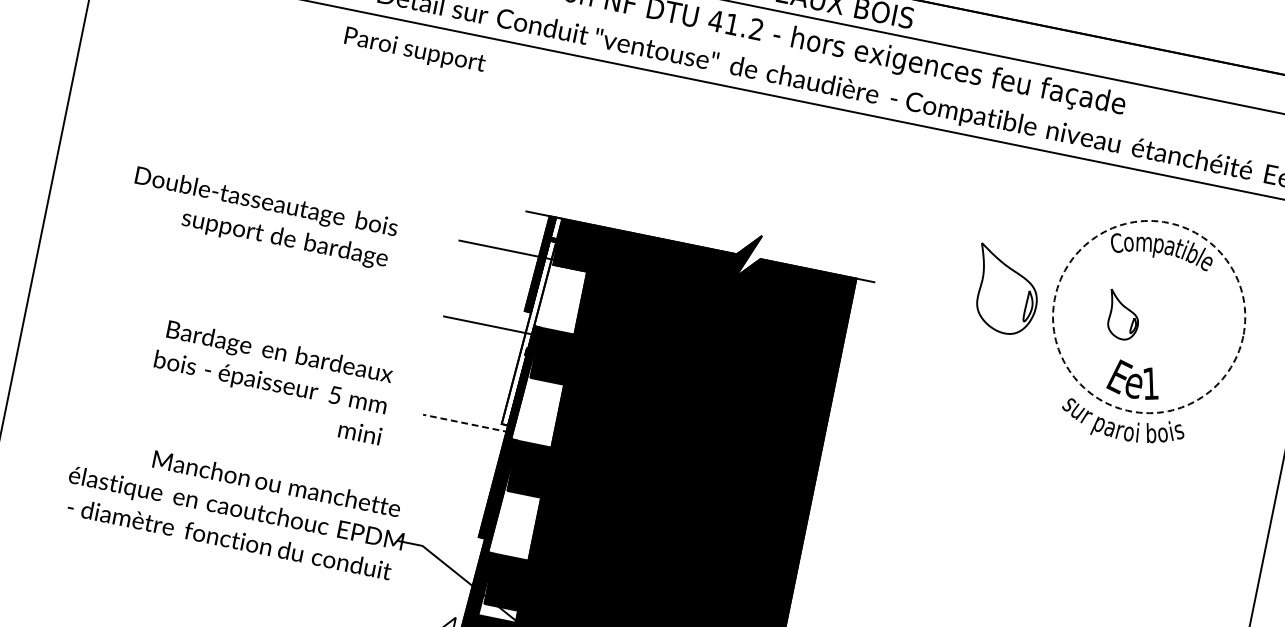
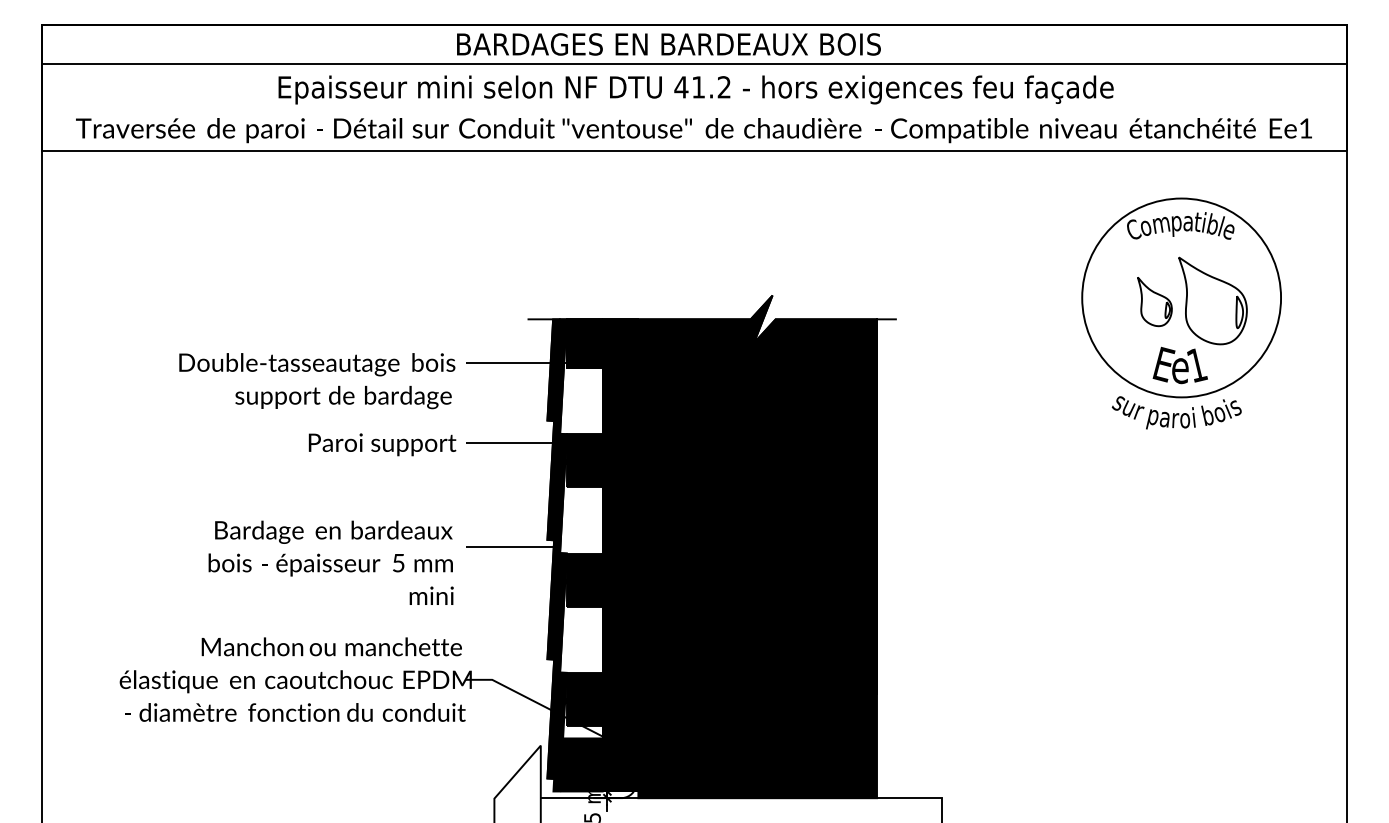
text: (414, 50) -> (382, 444), moved
text: (263, 219) -> (317, 381), moved
part: (1005, 290) -> (1212, 300), moved
circle: (1149, 316) -> (1181, 297), dashed -> solid
fill: (531, 321) -> (556, 429), added
text: (270, 381) -> (330, 562), moved
line: (465, 423) -> (510, 546), dashed -> solid

